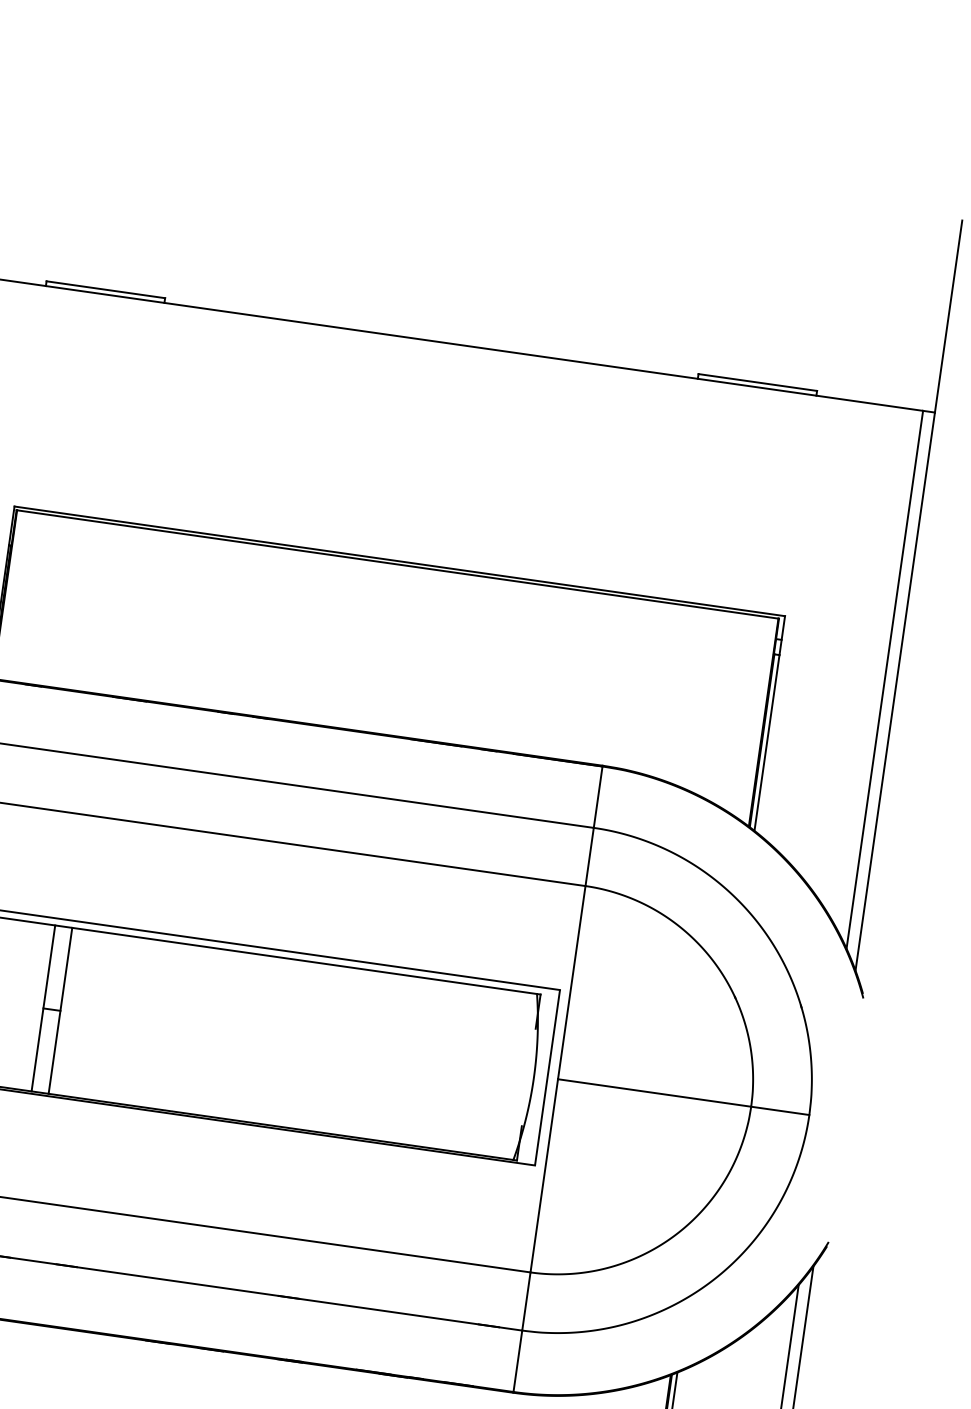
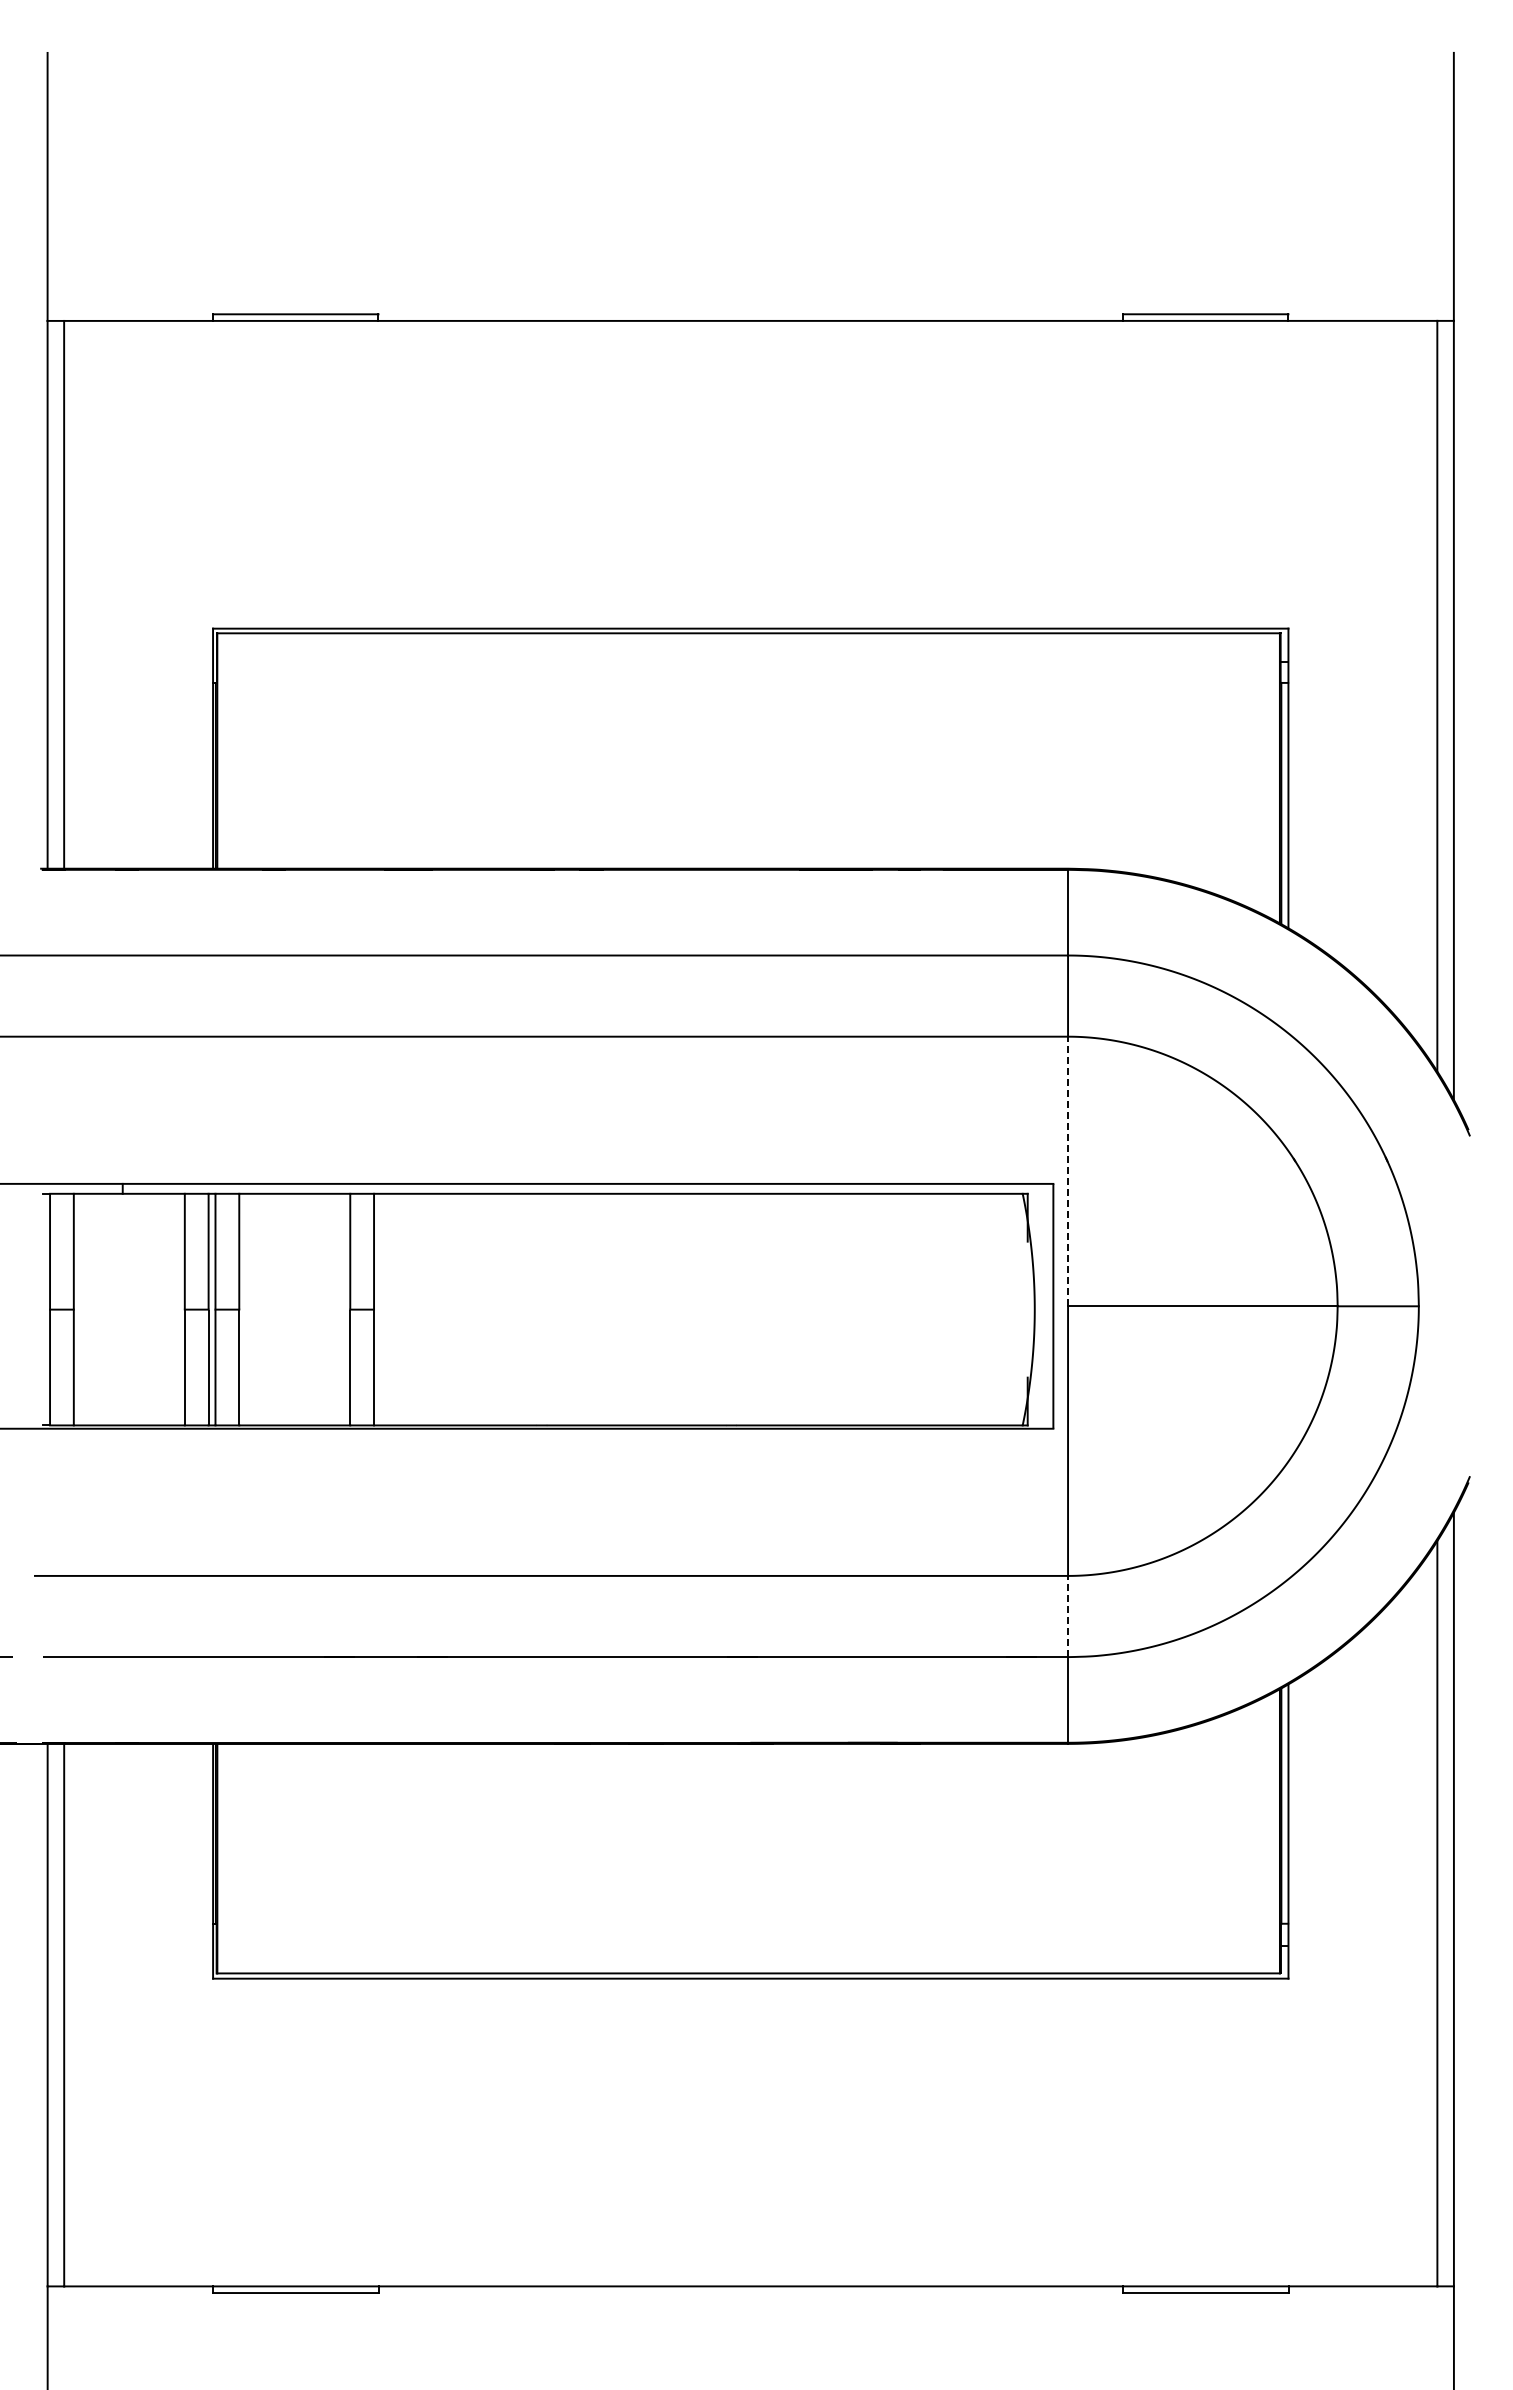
line: (572, 982) -> (1068, 1171), solid -> dashed
line: (526, 1301) -> (1068, 1616), solid -> dashed

